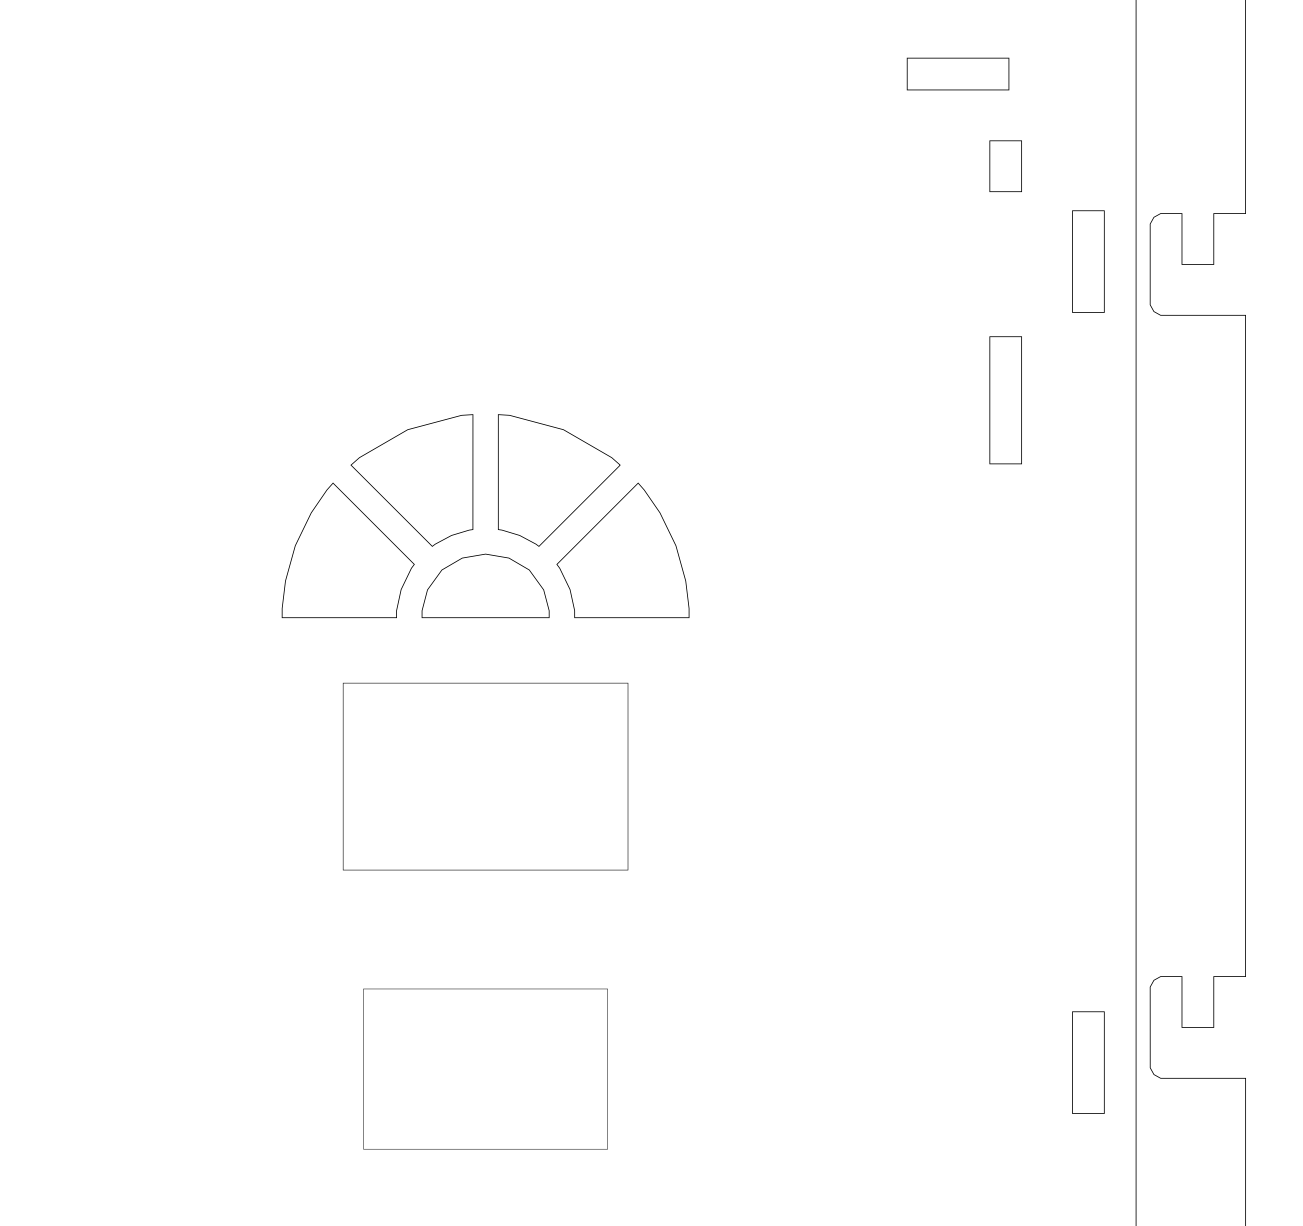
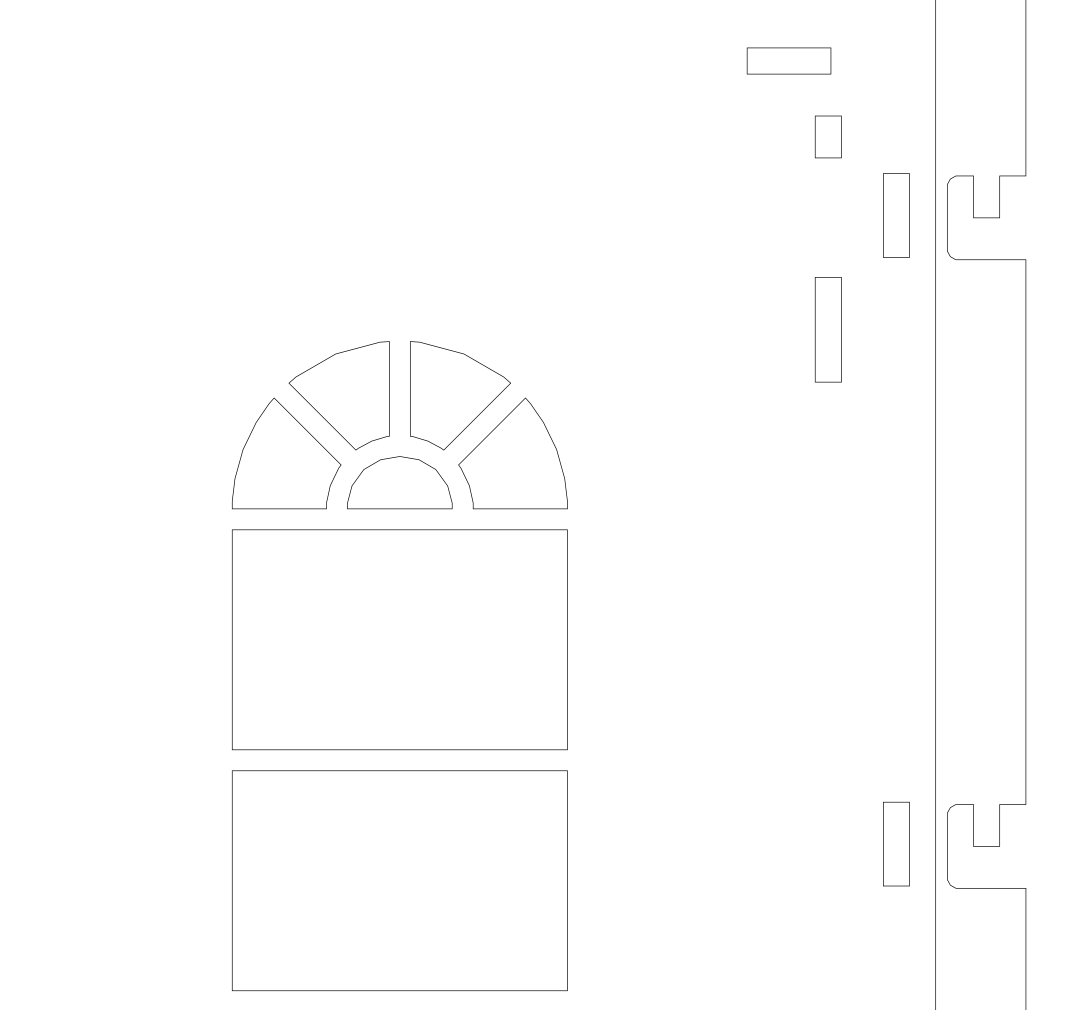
part: (485, 776) -> (399, 639), size x1.43
part: (1088, 1062) -> (896, 843), moved
part: (485, 1068) -> (399, 880), size x1.67

